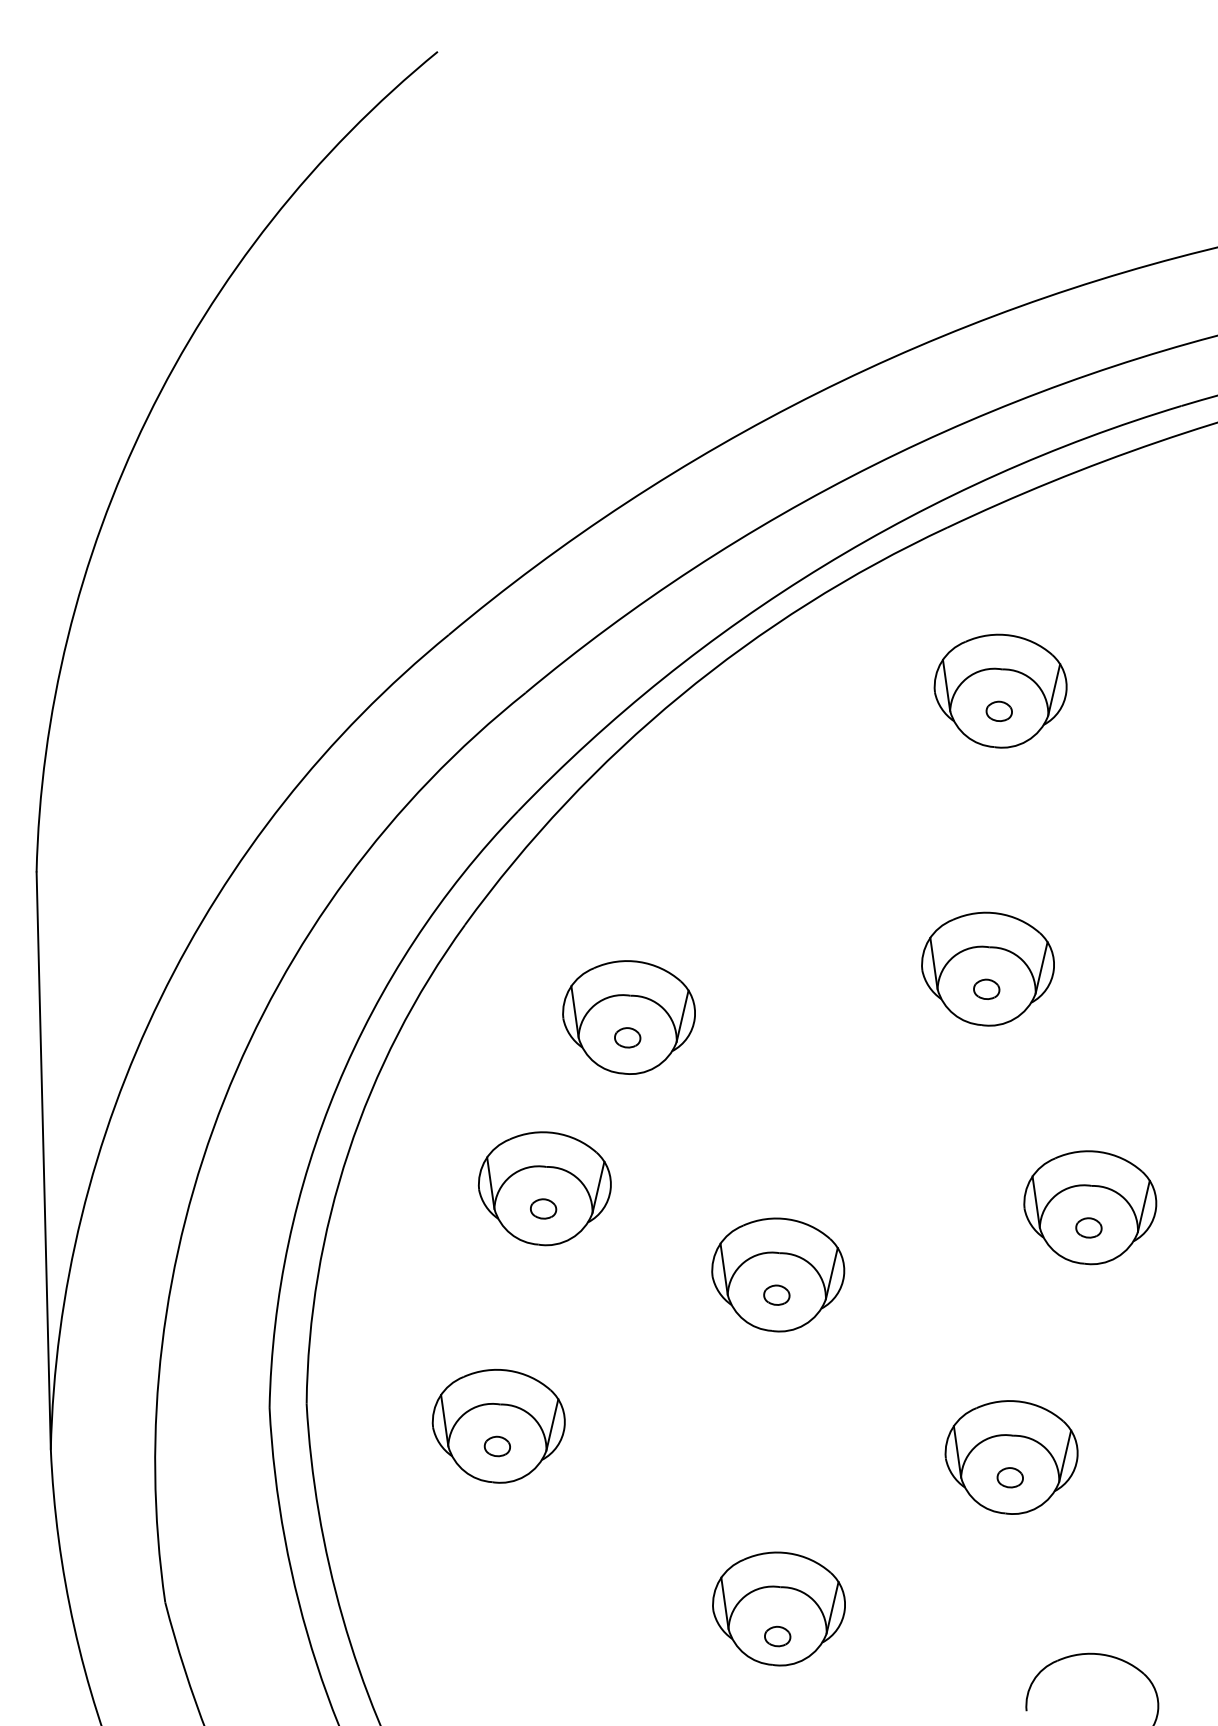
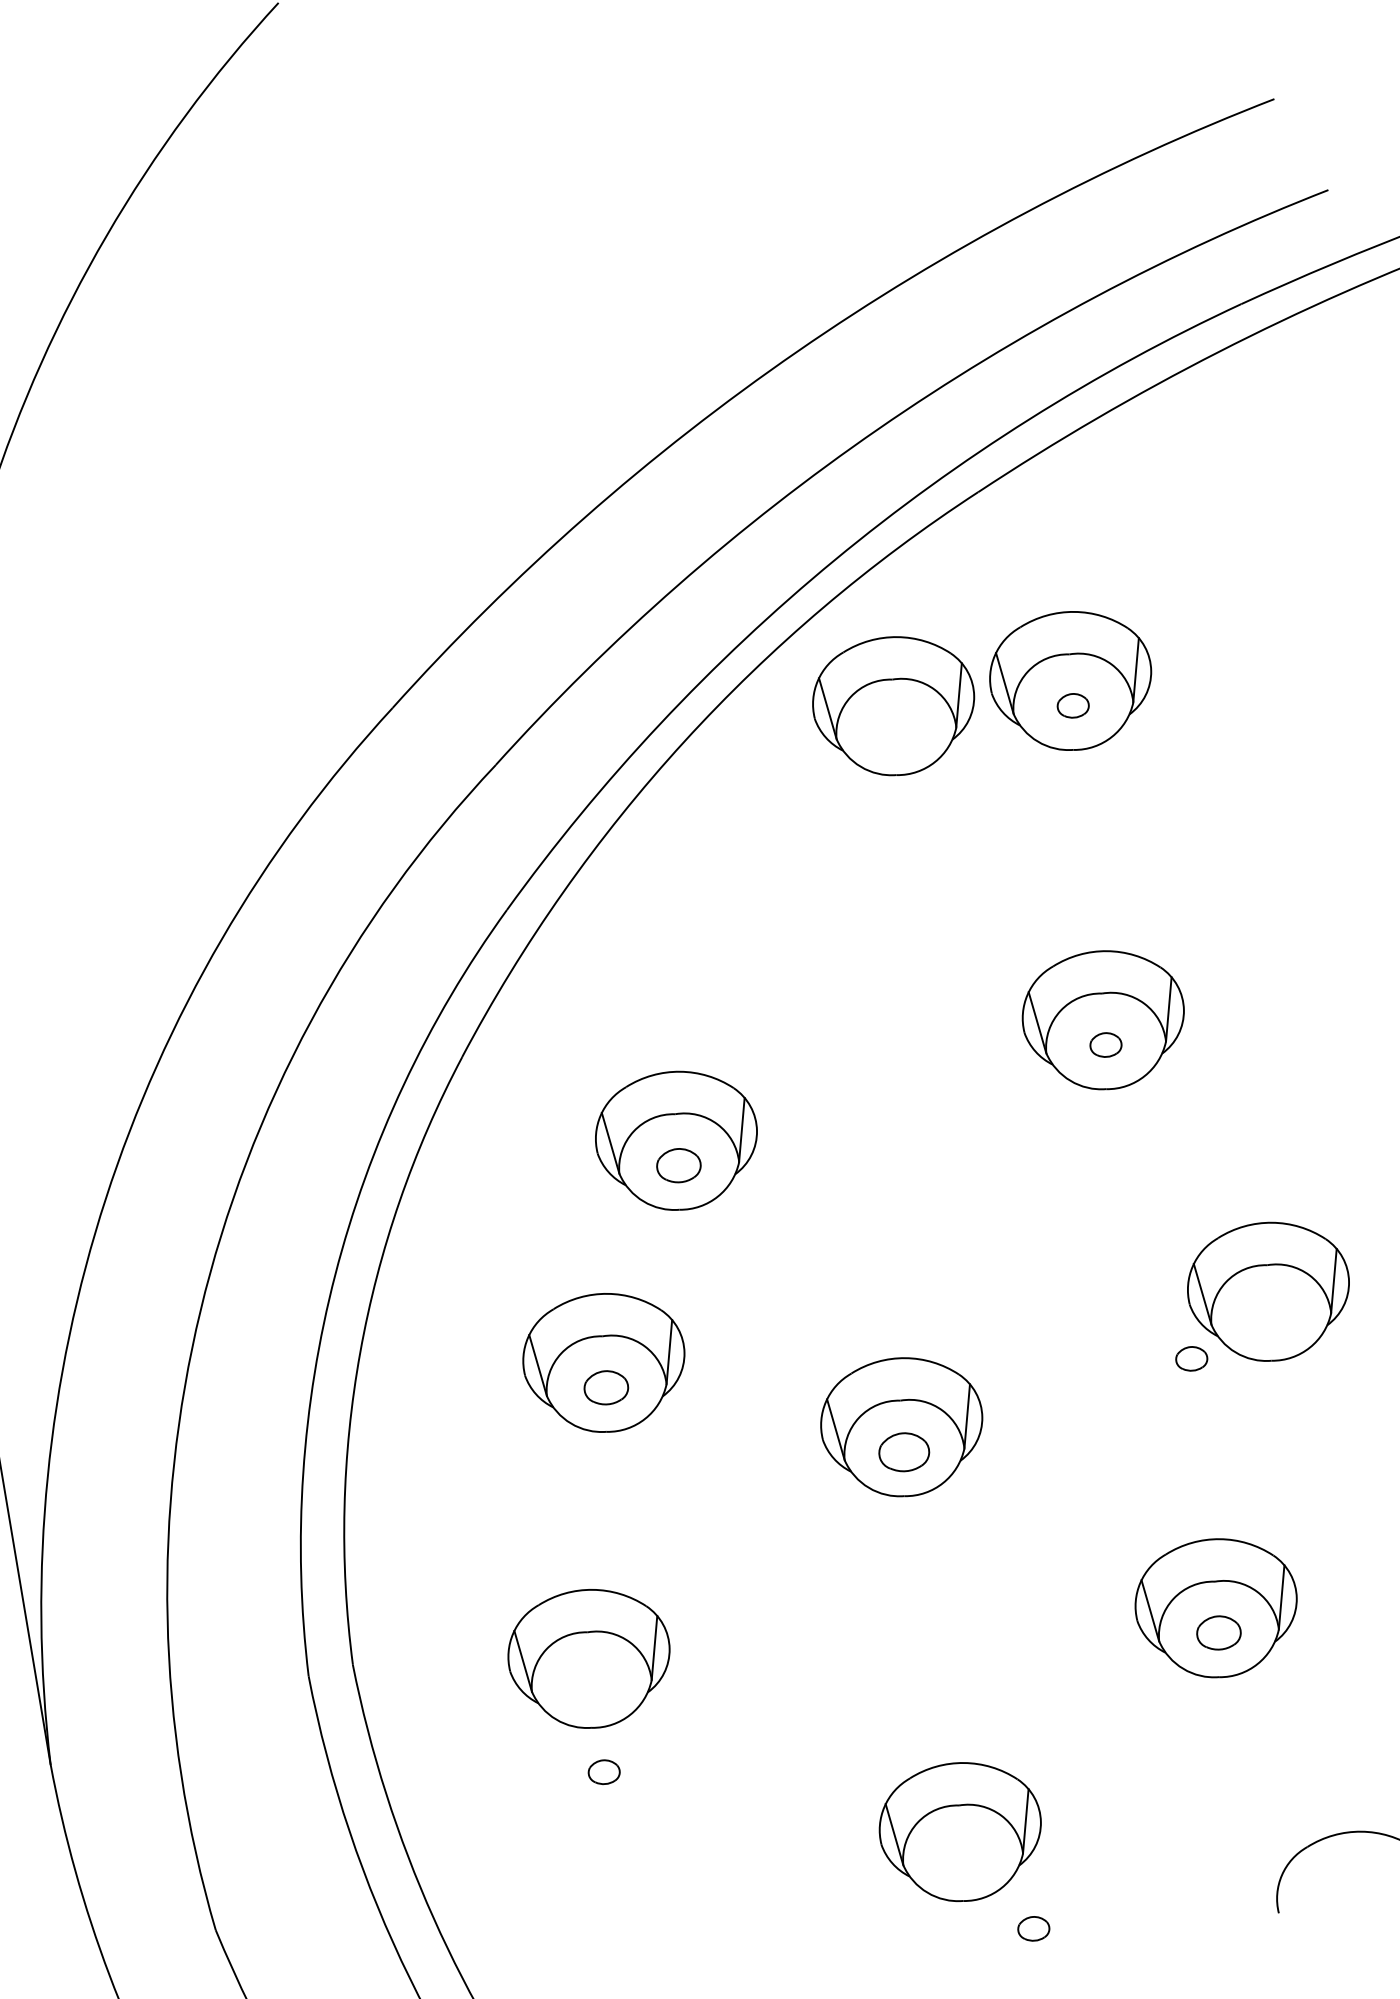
part: (854, 690) -> (894, 705), added
part: (627, 1037) -> (678, 1165), size x1.4
part: (543, 1208) -> (606, 1387), size x1.4
part: (1088, 1227) -> (1191, 1358), moved
part: (776, 1294) -> (903, 1451), size x1.6
part: (496, 1446) -> (603, 1772), moved
part: (1009, 1477) -> (1217, 1632), size x1.4
part: (777, 1636) -> (1033, 1928), moved

